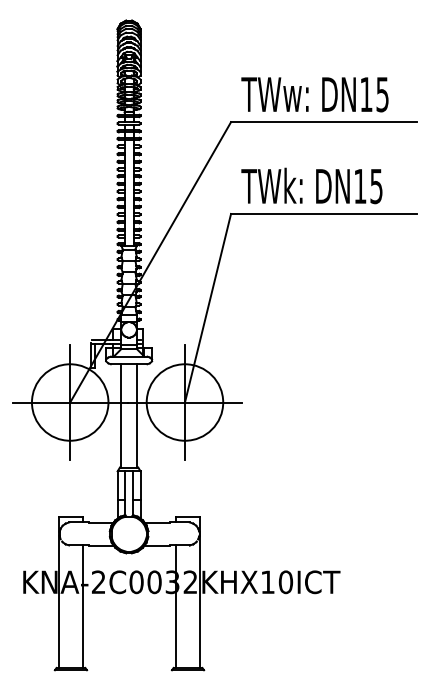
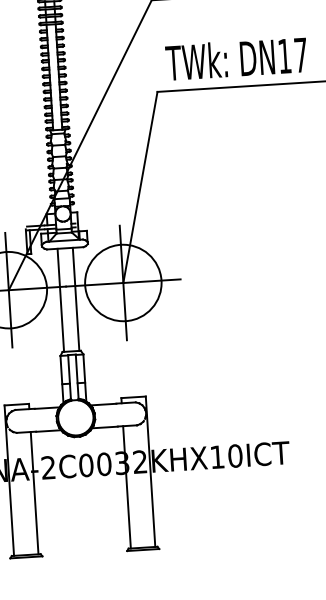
text: (376, 186) -> (300, 55), DN15 -> DN17

